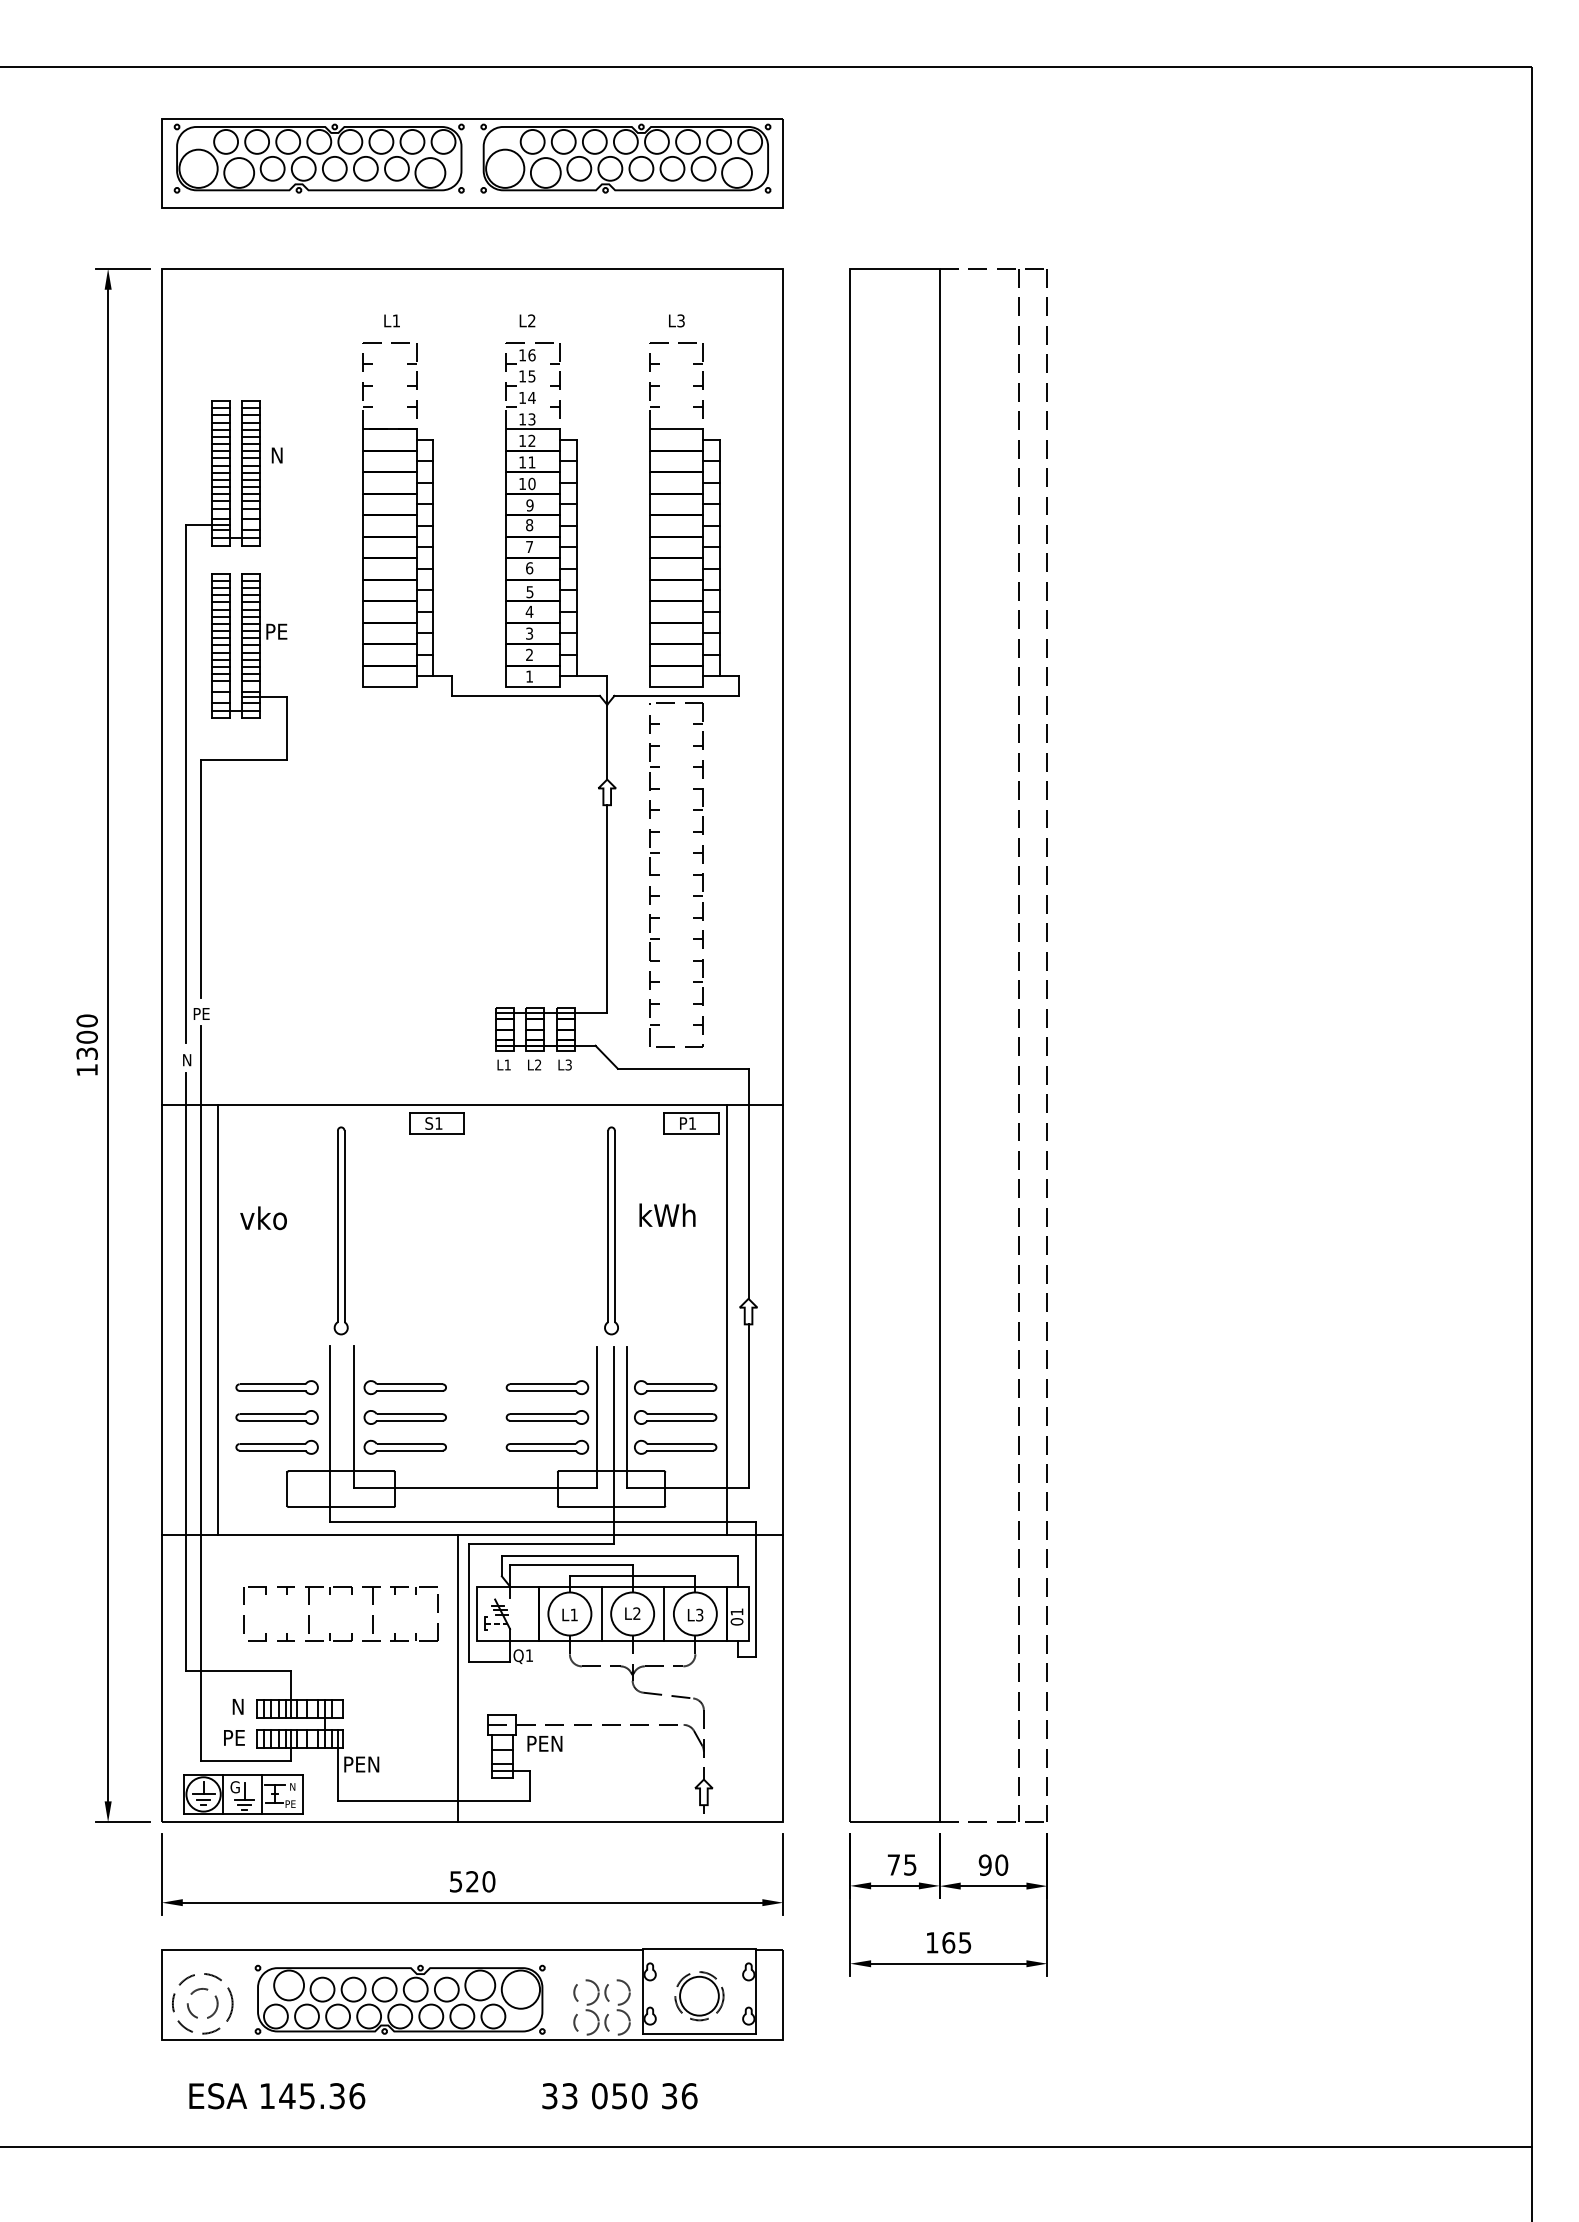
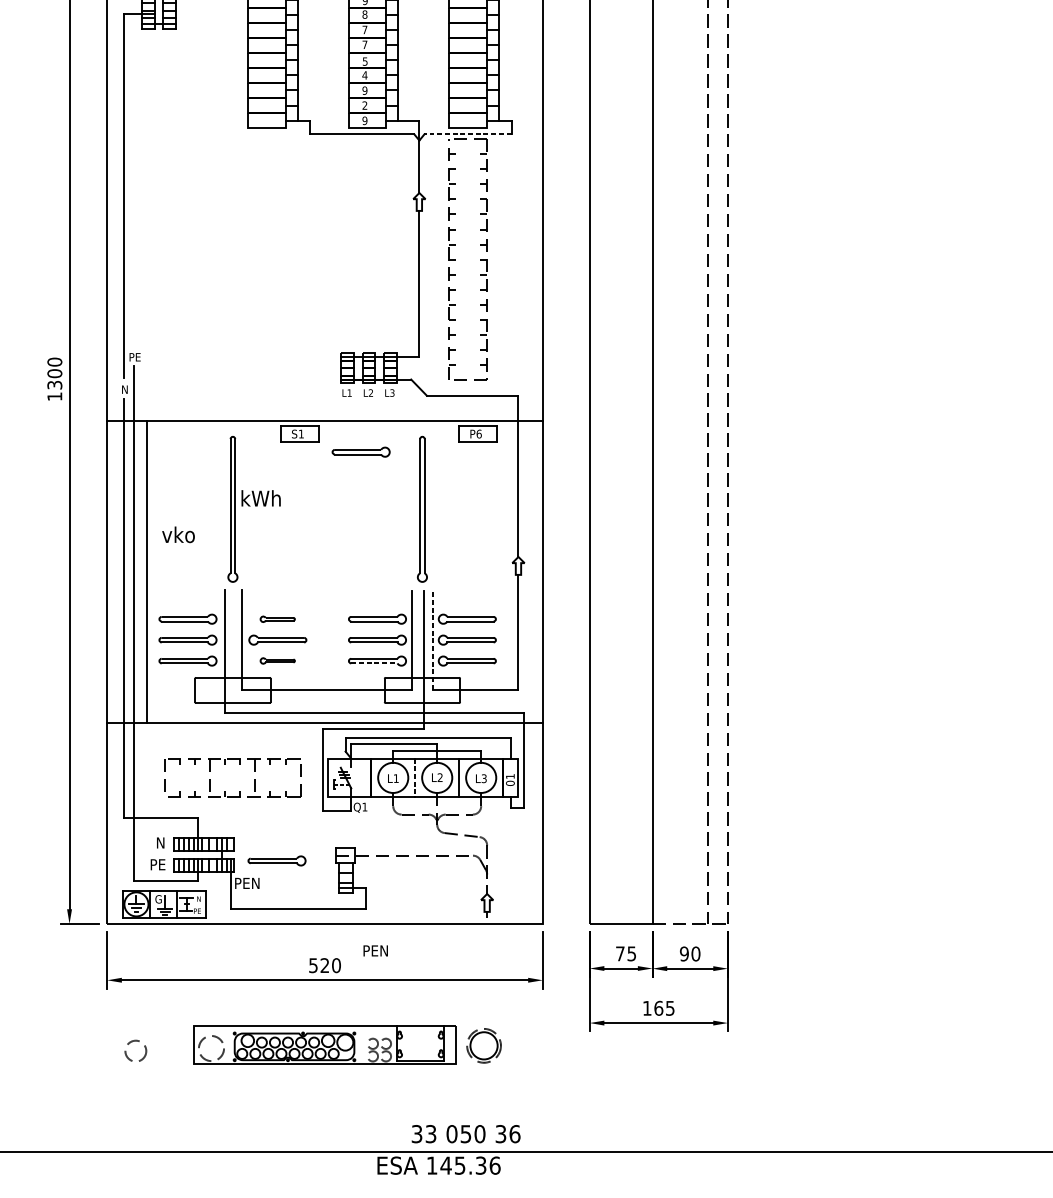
text: (529, 568) -> (364, 45), 6 -> 7
text: (529, 633) -> (364, 90), 3 -> 9
text: (529, 676) -> (364, 120), 1 -> 9
line: (676, 695) -> (467, 134), solid -> dashed
part: (243, 760) -> (164, 179), removed
text: (692, 1123) -> (479, 434), P1 -> P6
part: (523, 1148) -> (360, 451), added
text: (667, 1214) -> (261, 497), moved
text: (263, 1218) -> (178, 535), moved
line: (727, 1320) -> (503, 572), removed
part: (404, 1387) -> (277, 619), size x0.6
line: (627, 1417) -> (433, 640), solid -> dashed
part: (404, 1446) -> (277, 660), size x0.6
line: (543, 1450) -> (374, 663), solid -> dashed
line: (601, 1614) -> (415, 778), solid -> dashed
line: (458, 1678) -> (315, 823), removed
part: (403, 1732) -> (276, 860), added
text: (544, 1743) -> (375, 950), moved
part: (472, 1994) -> (324, 1044), size x0.6
text: (277, 2096) -> (439, 1165), moved
text: (619, 2096) -> (465, 1134), moved

